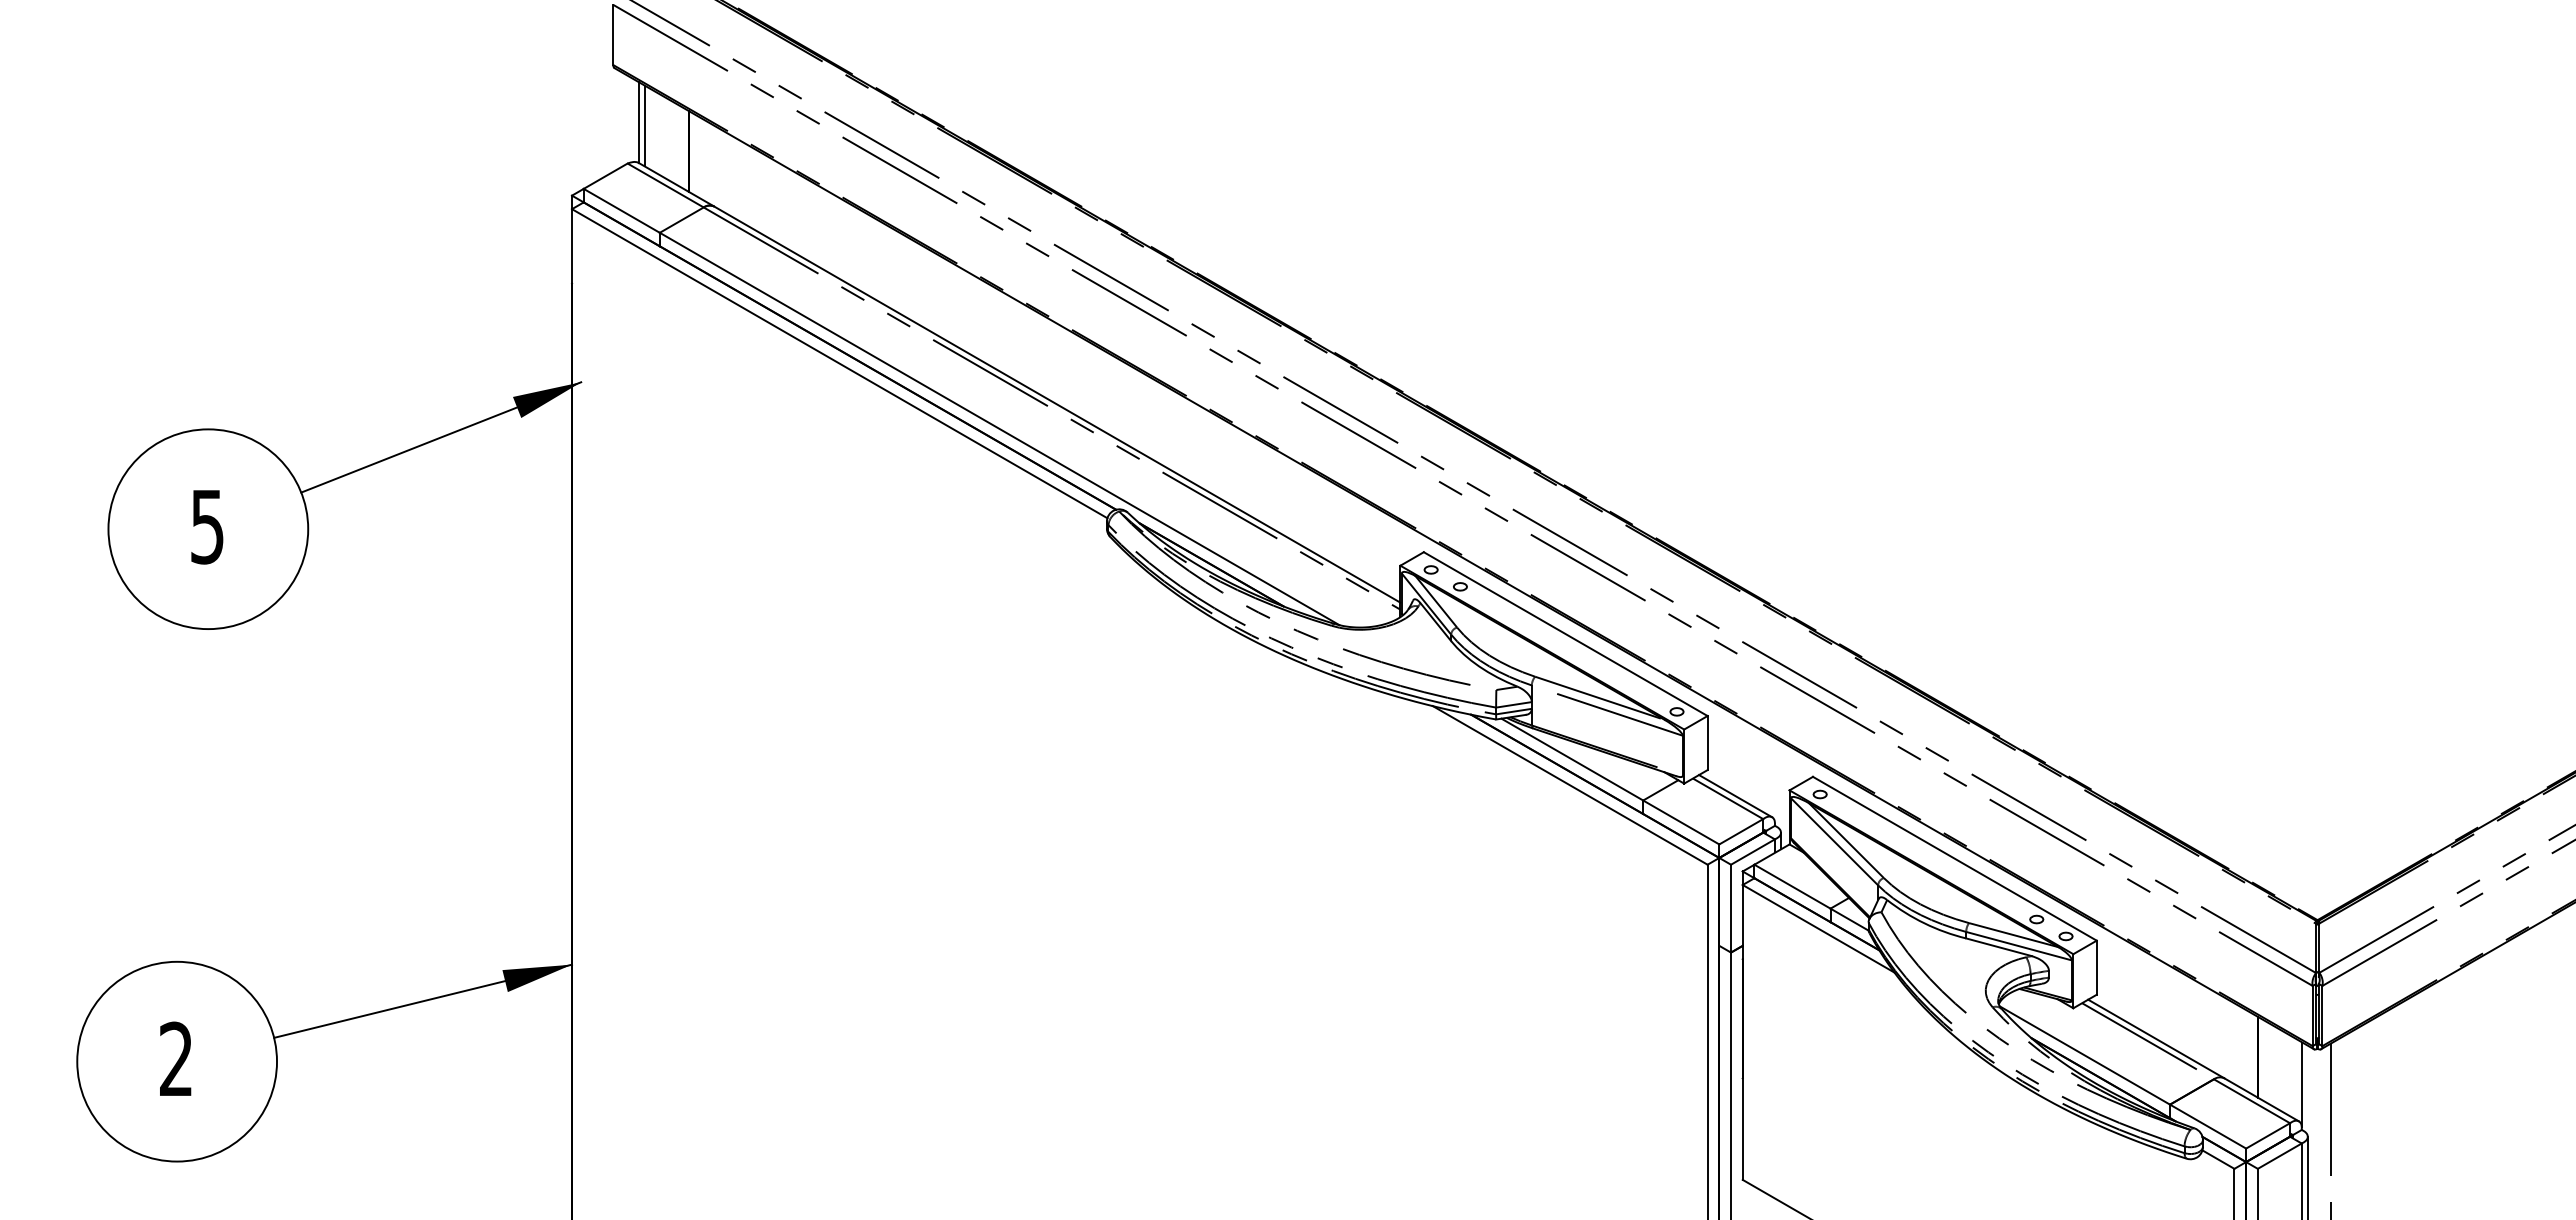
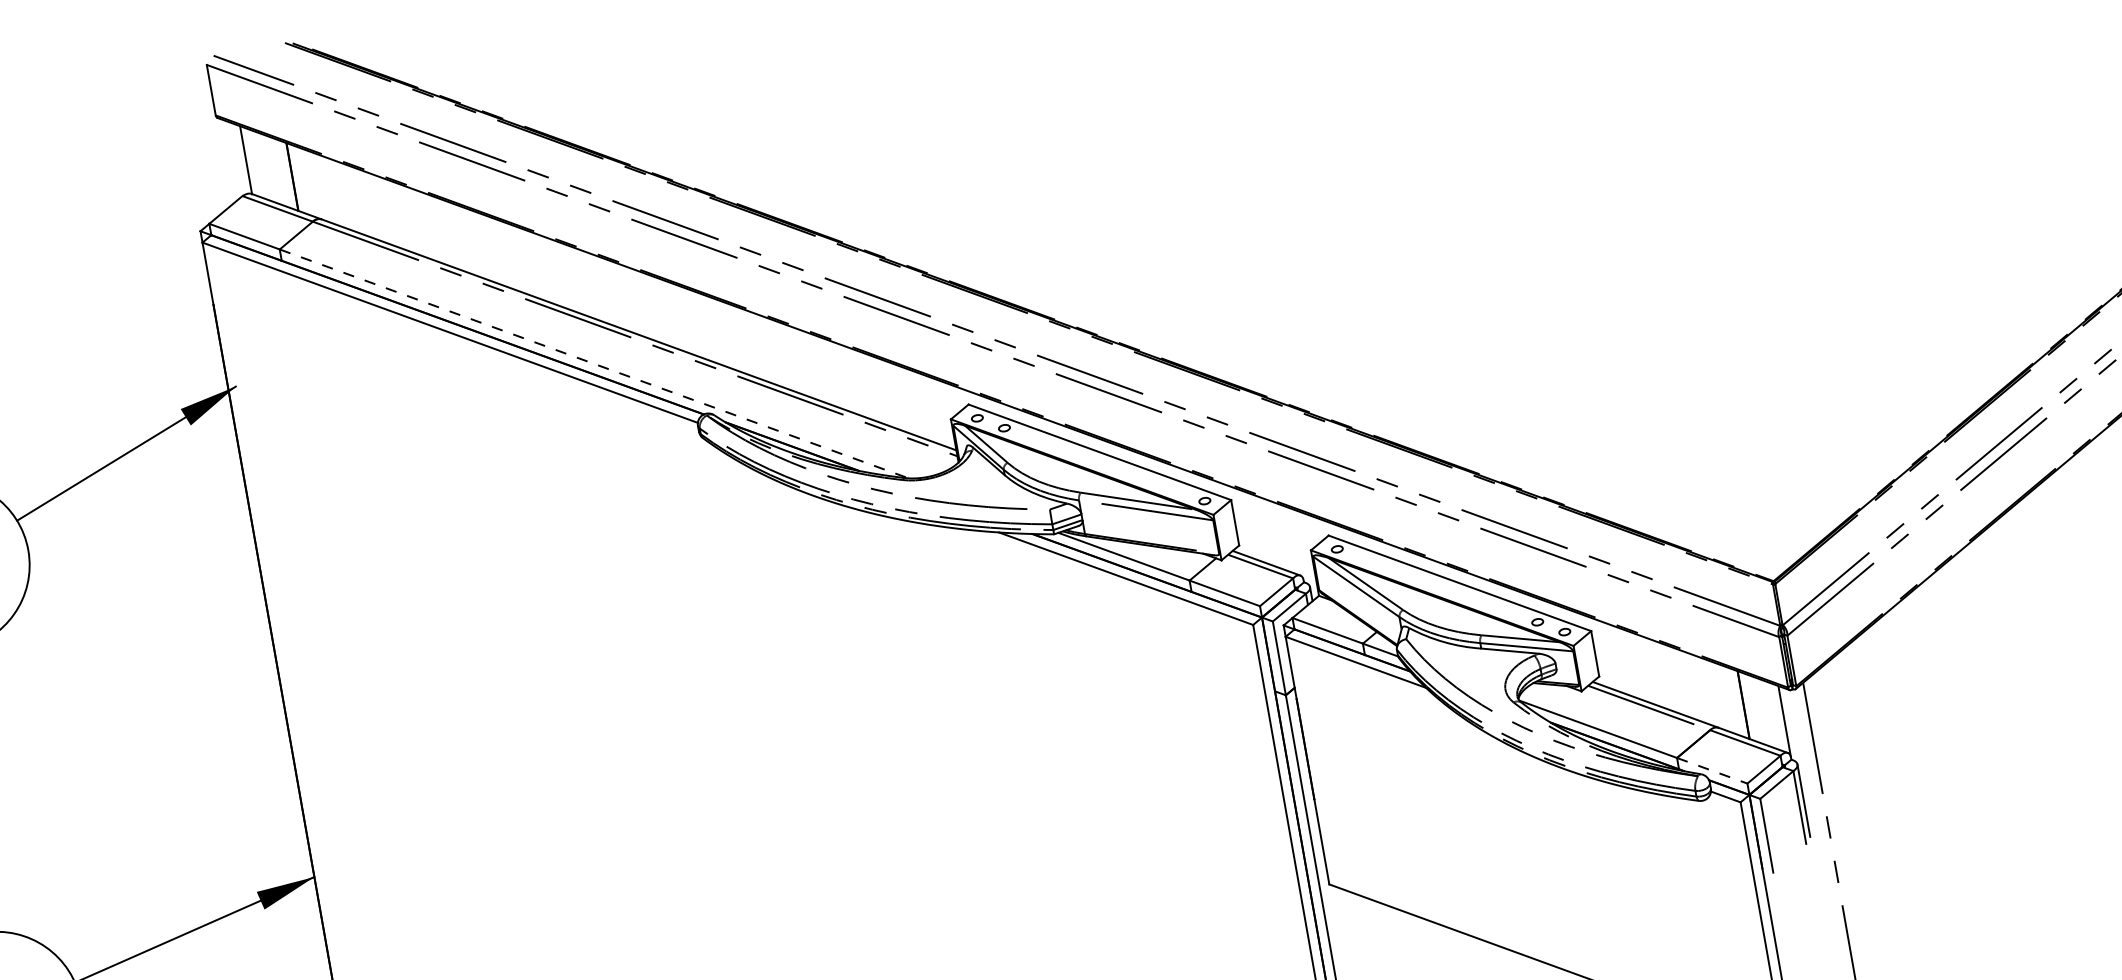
line: (645, 125) -> (251, 161), removed
line: (1000, 429) -> (594, 364), solid -> dashed
line: (2208, 1126) -> (1712, 770), solid -> dashed

